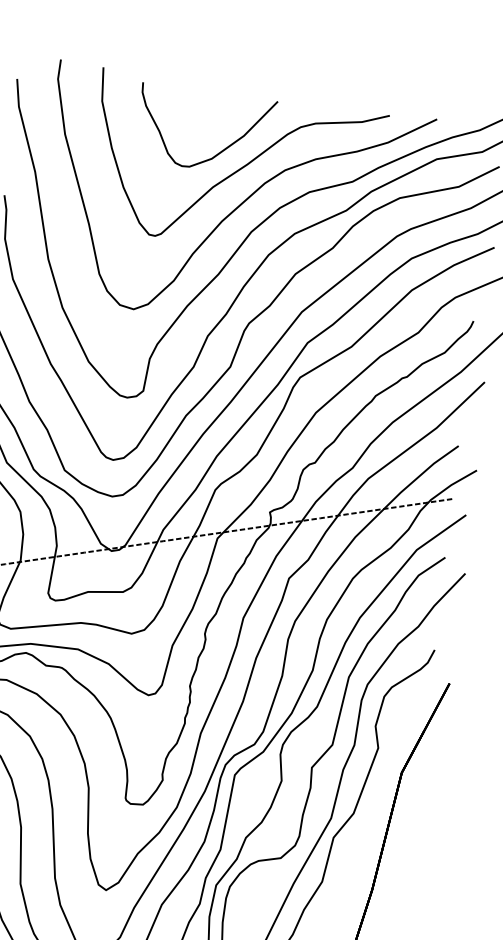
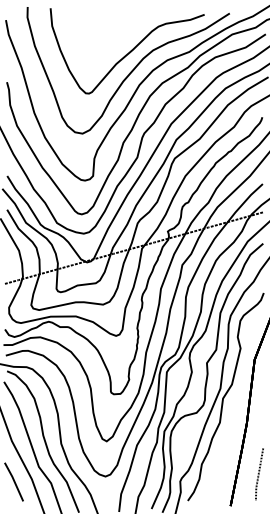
curve: (222, 149) -> (118, 43), removed

